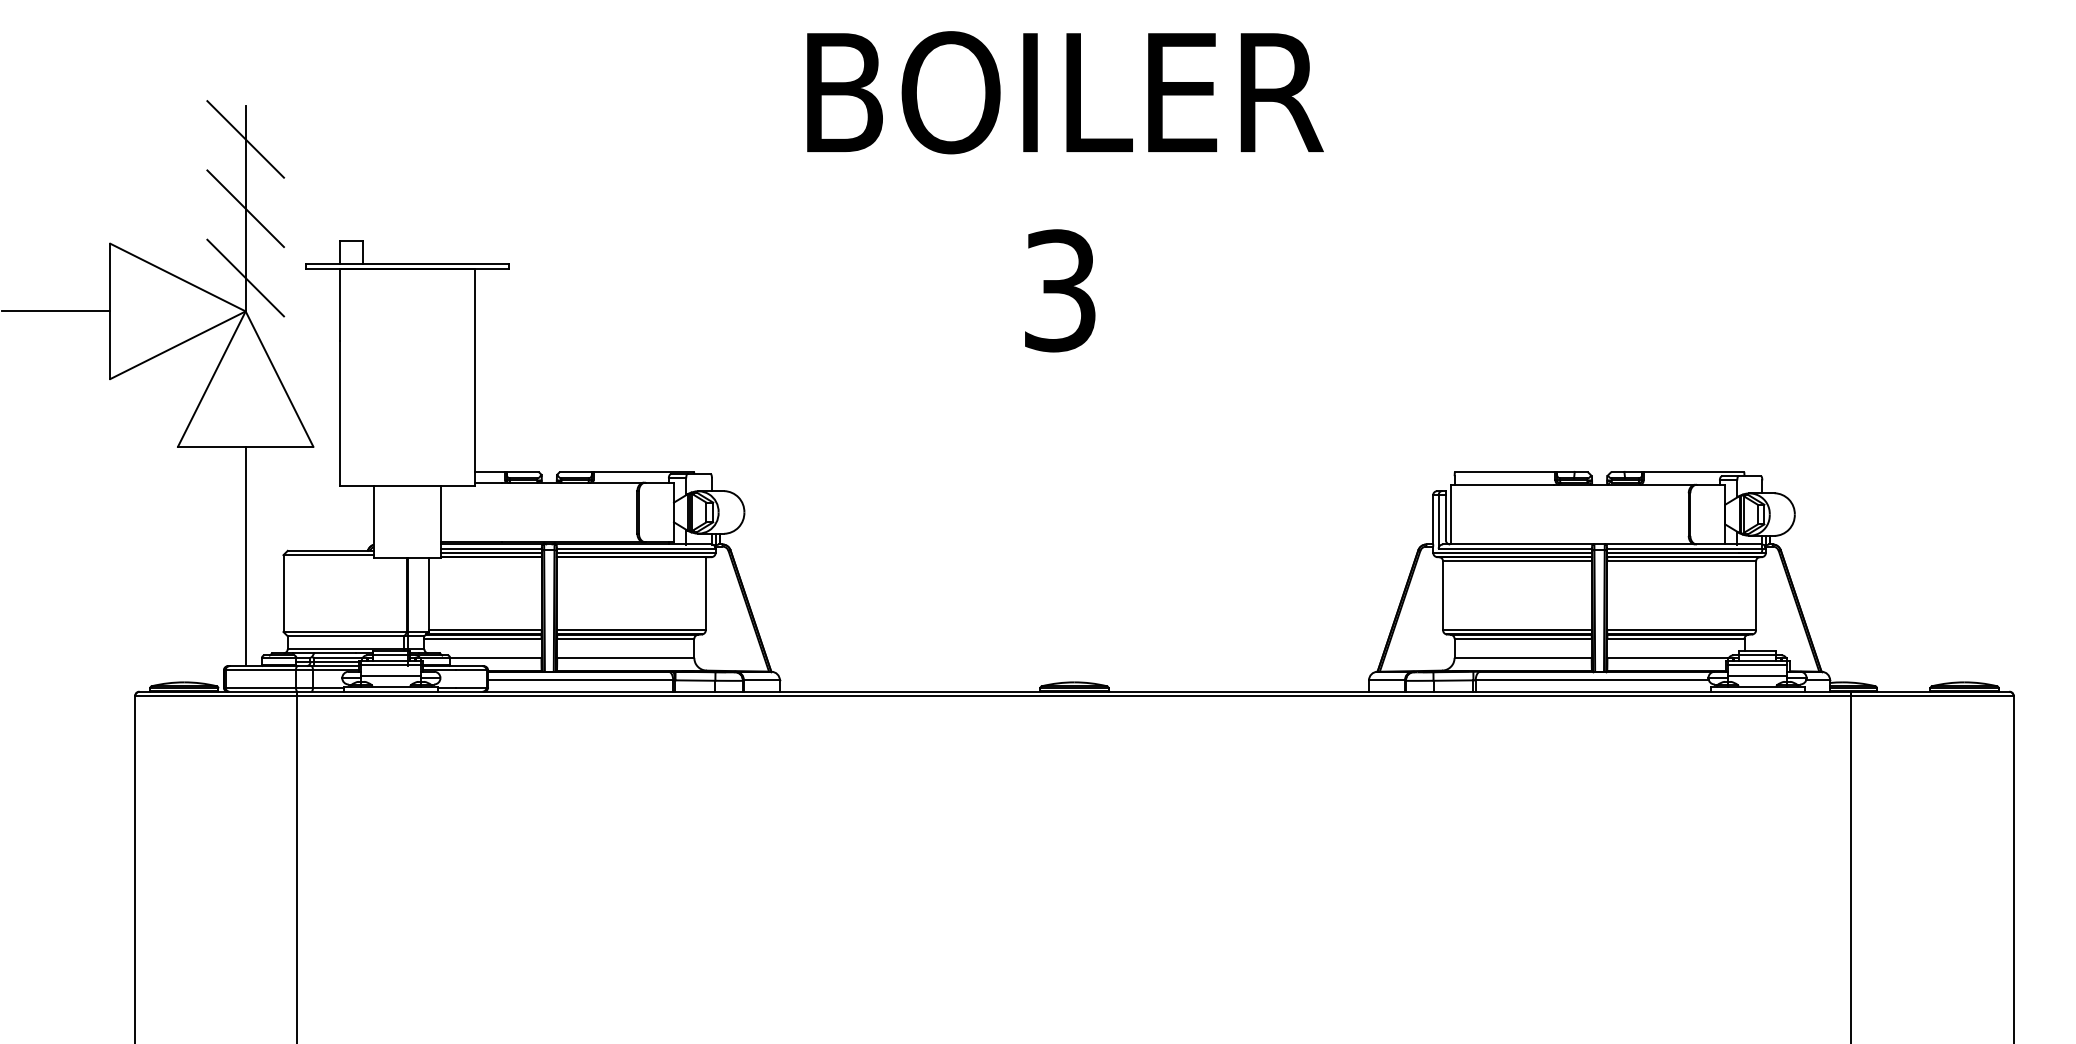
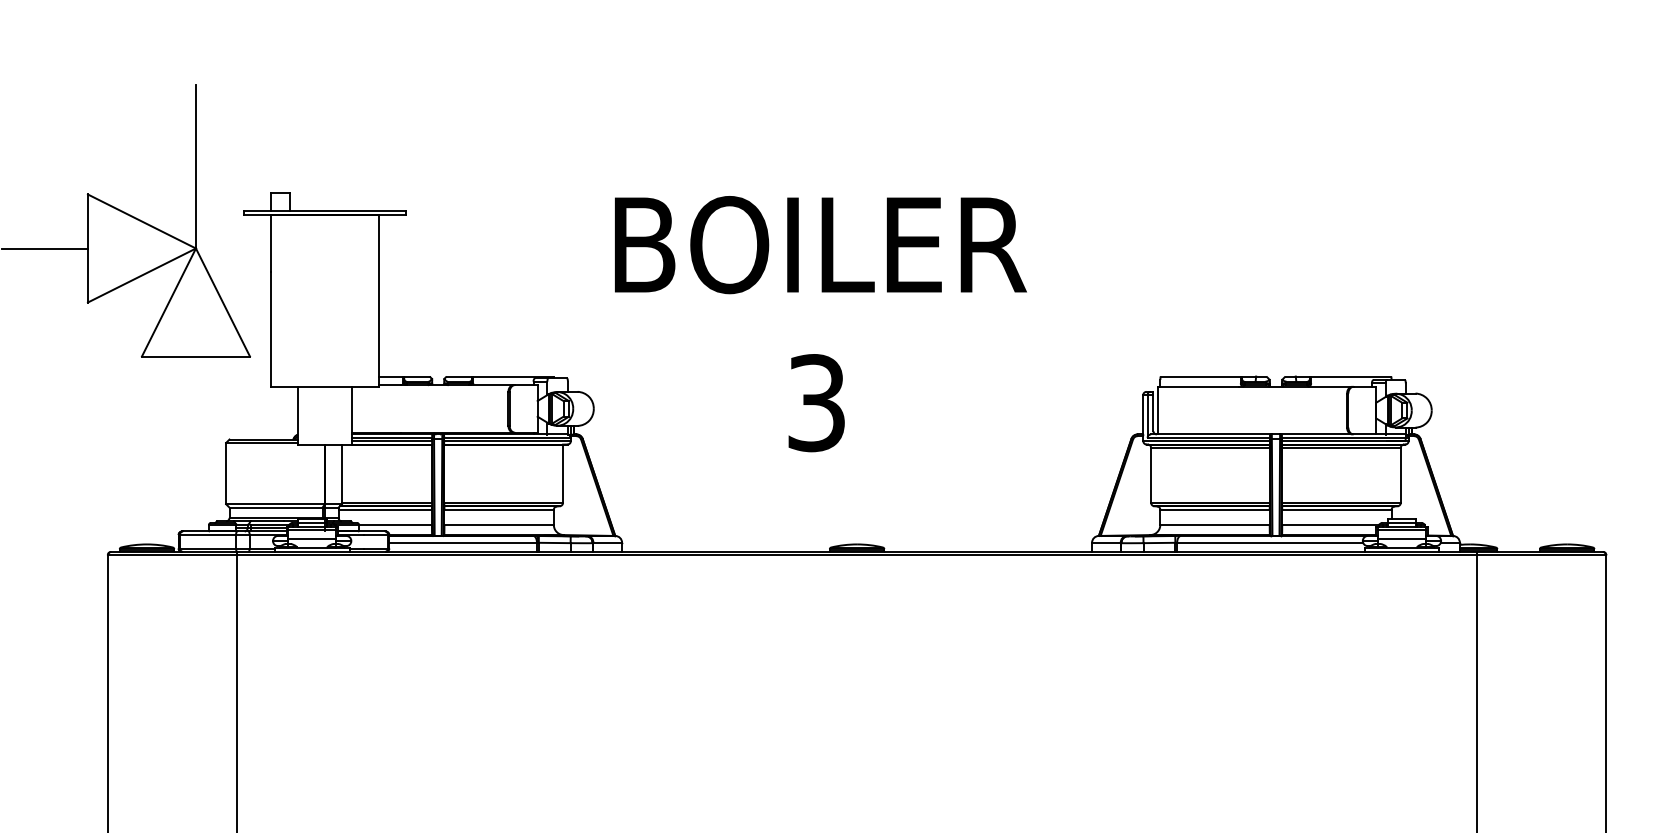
line: (245, 138) -> (195, 110), removed
text: (1064, 192) -> (820, 324), moved
line: (245, 208) -> (195, 166), removed
line: (245, 277) -> (195, 221), removed
line: (245, 555) -> (195, 443), removed

